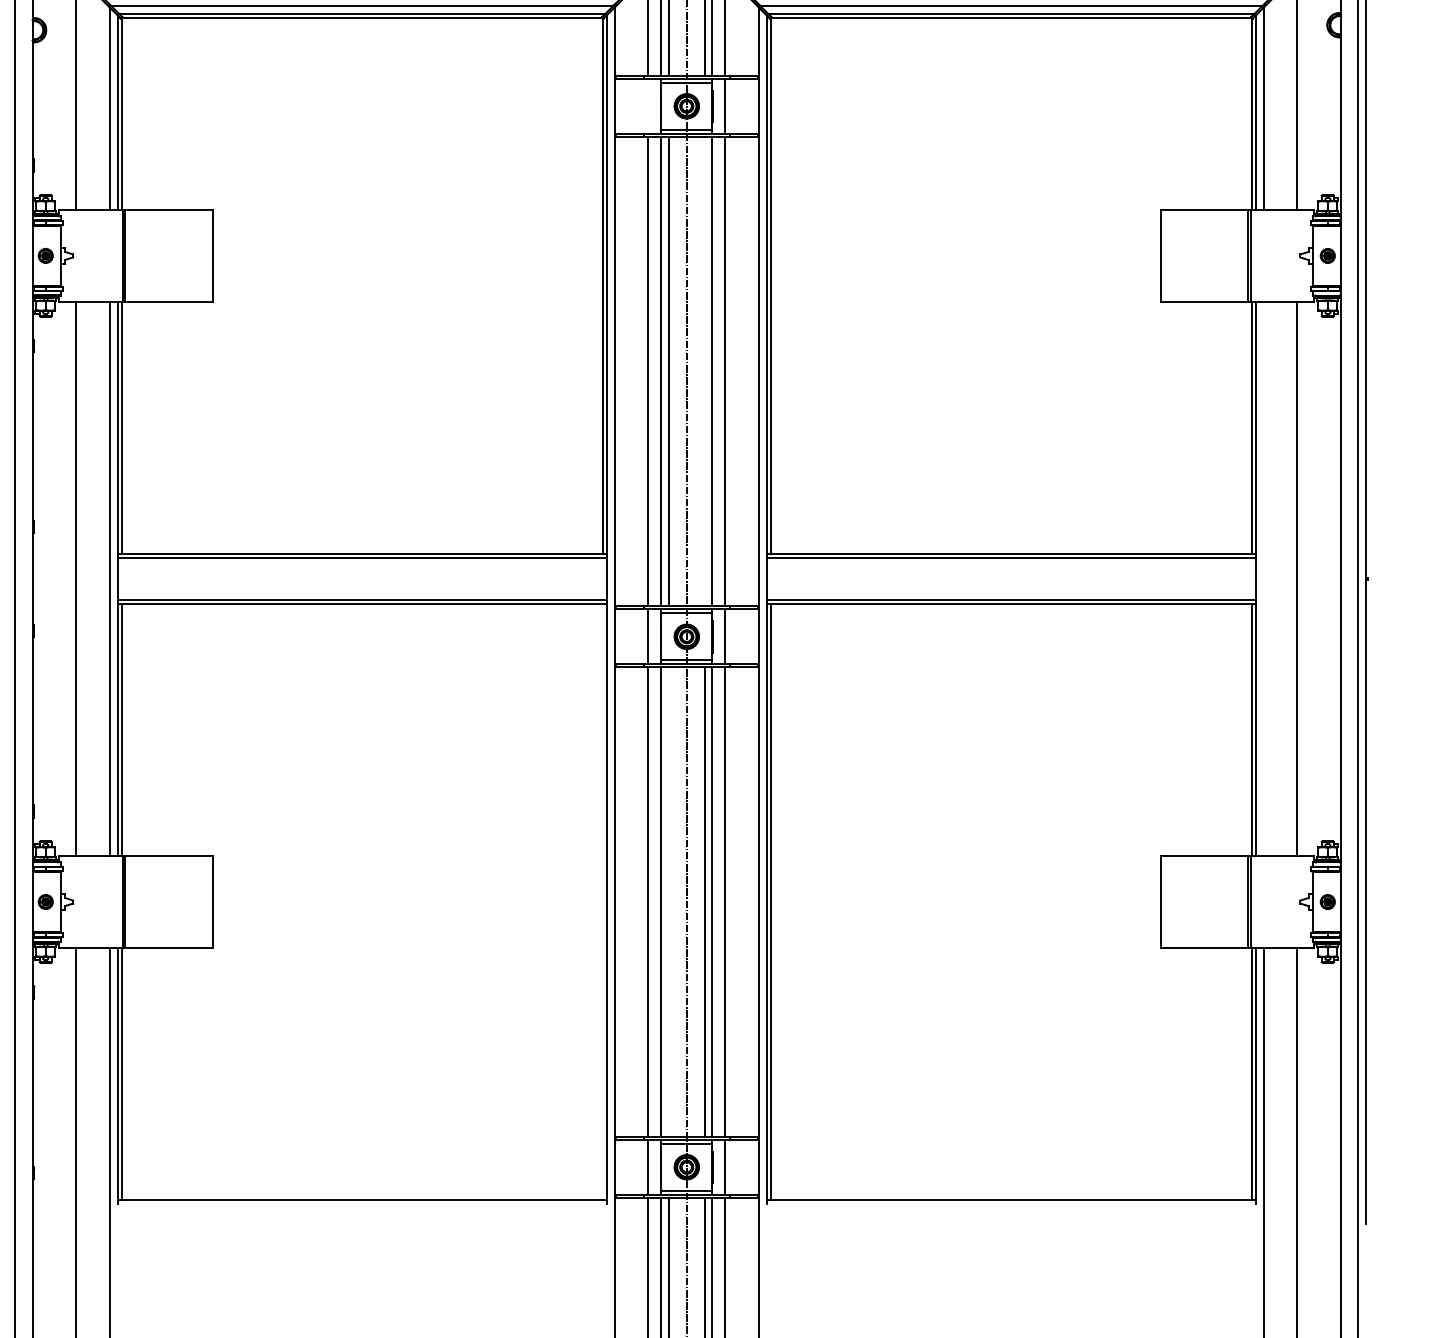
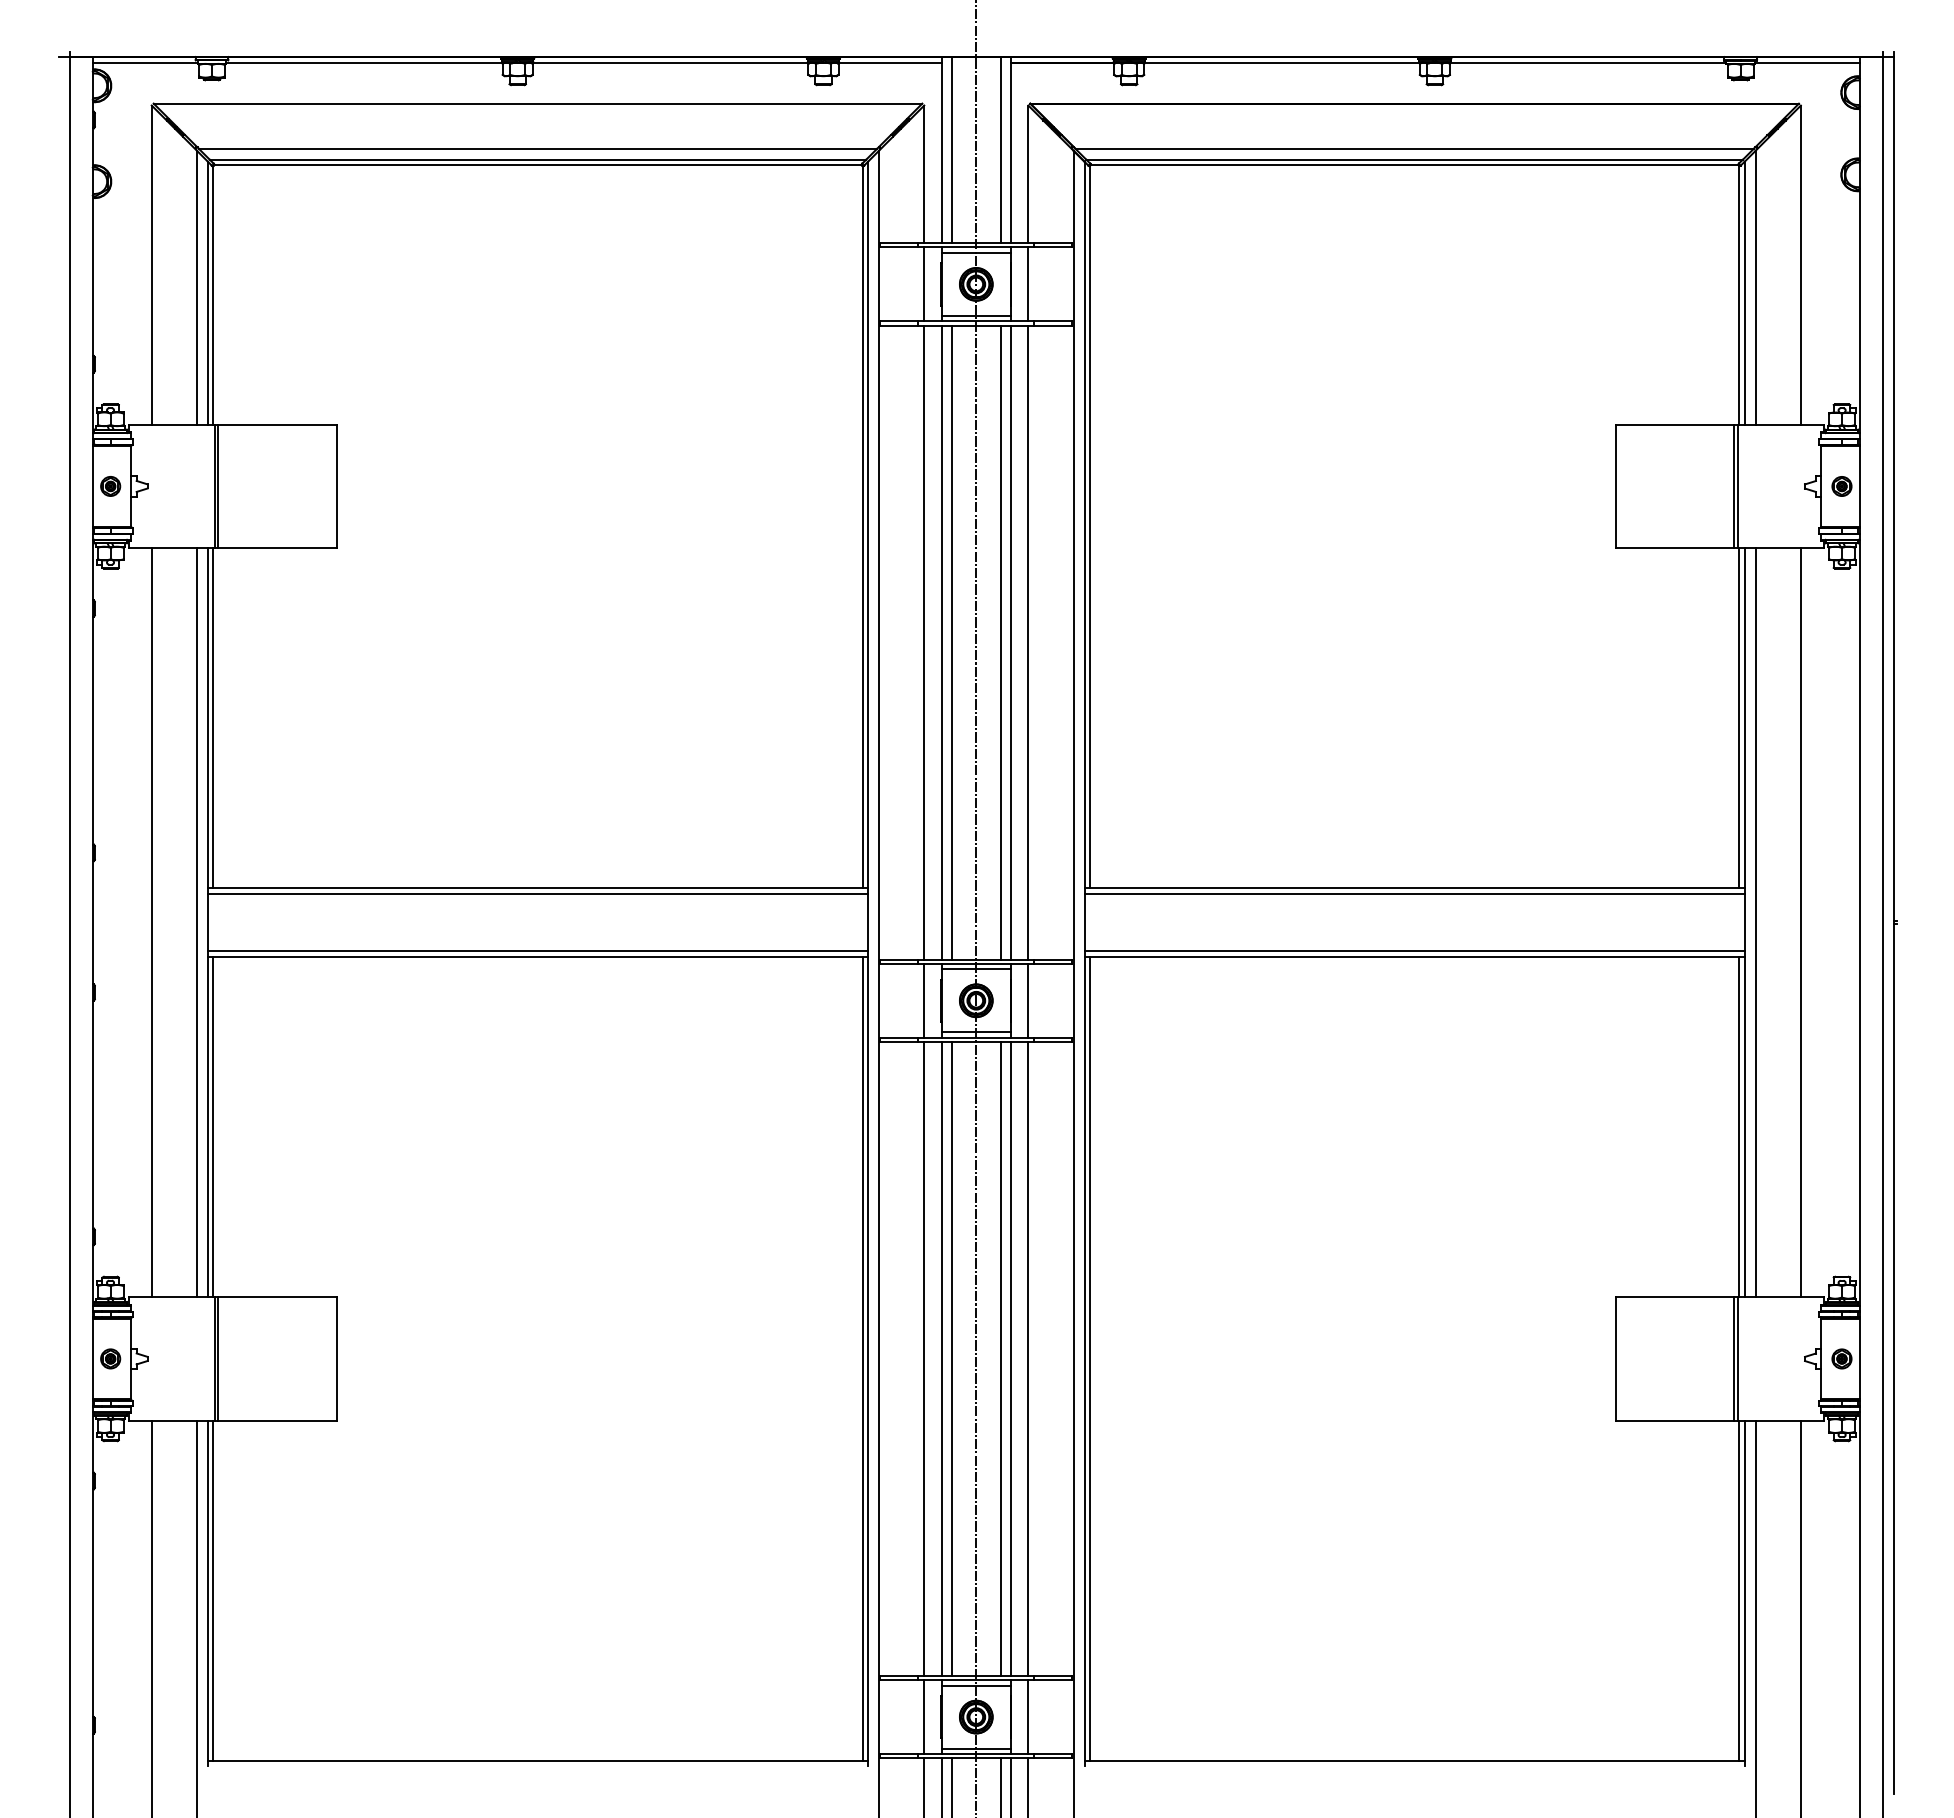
line: (648, 106) -> (924, 284), added
line: (704, 371) -> (1000, 642), added
line: (1263, 578) -> (1755, 922), added
line: (602, 901) -> (862, 1358), added
line: (668, 901) -> (951, 1358), added

